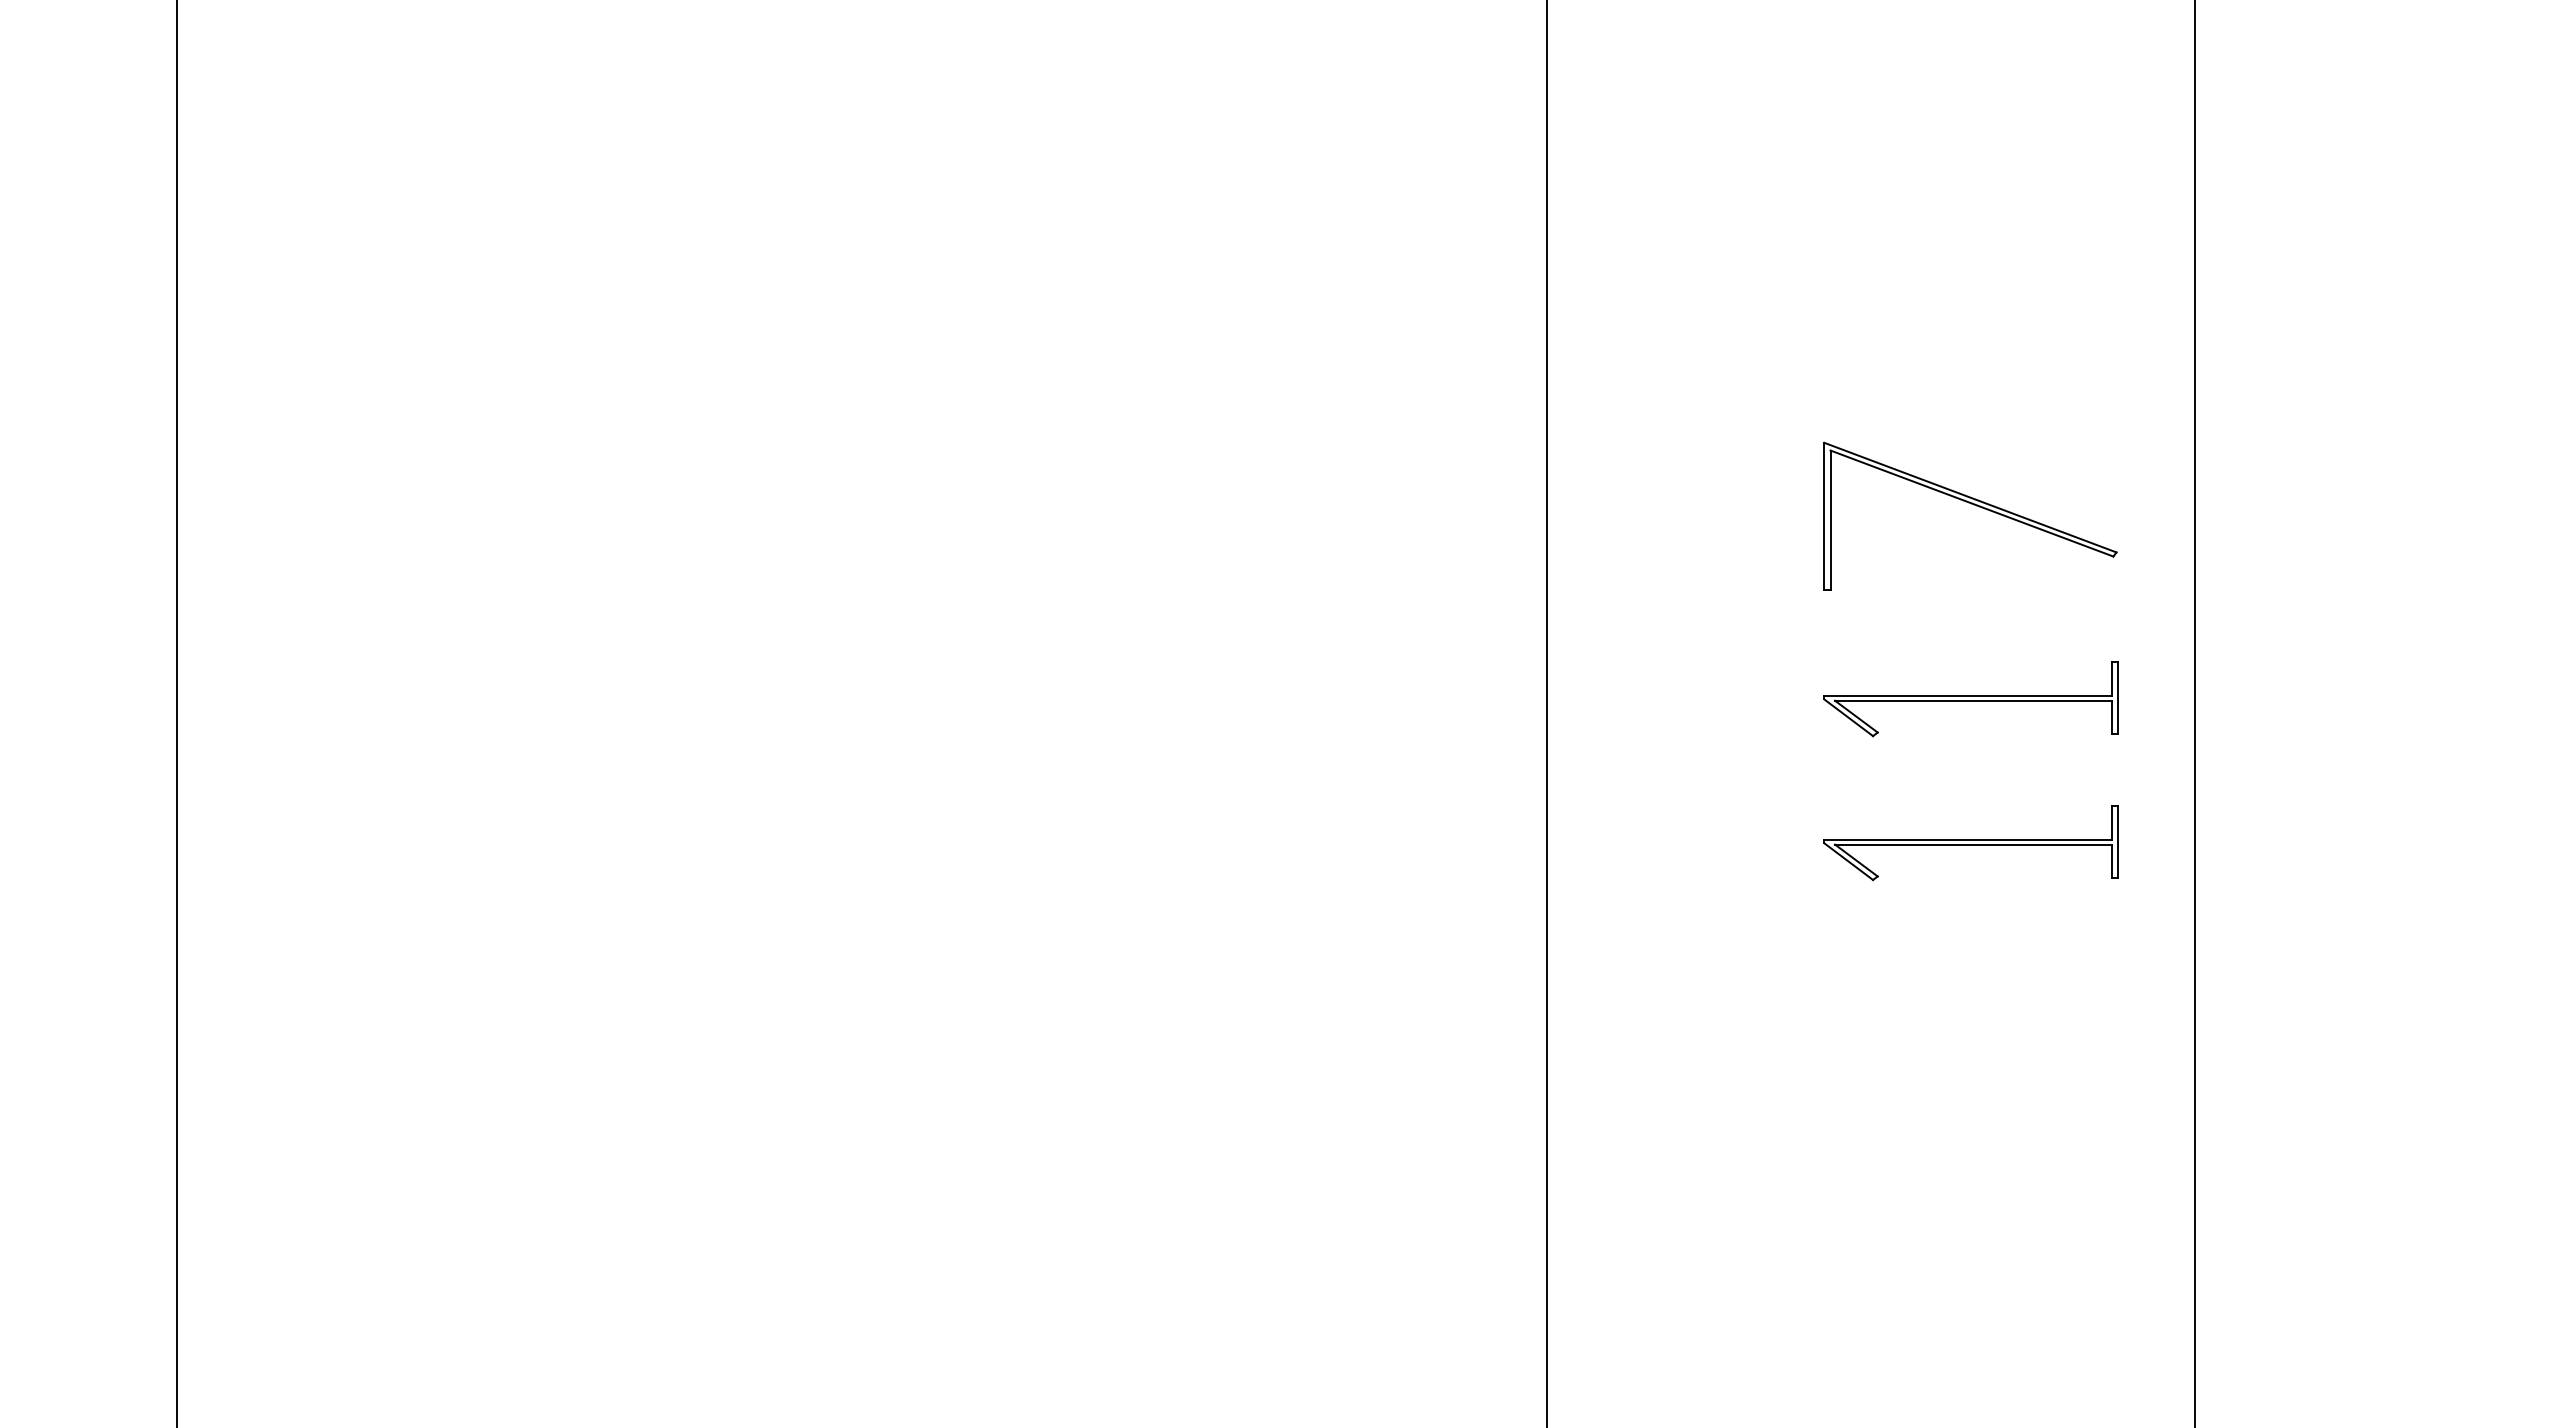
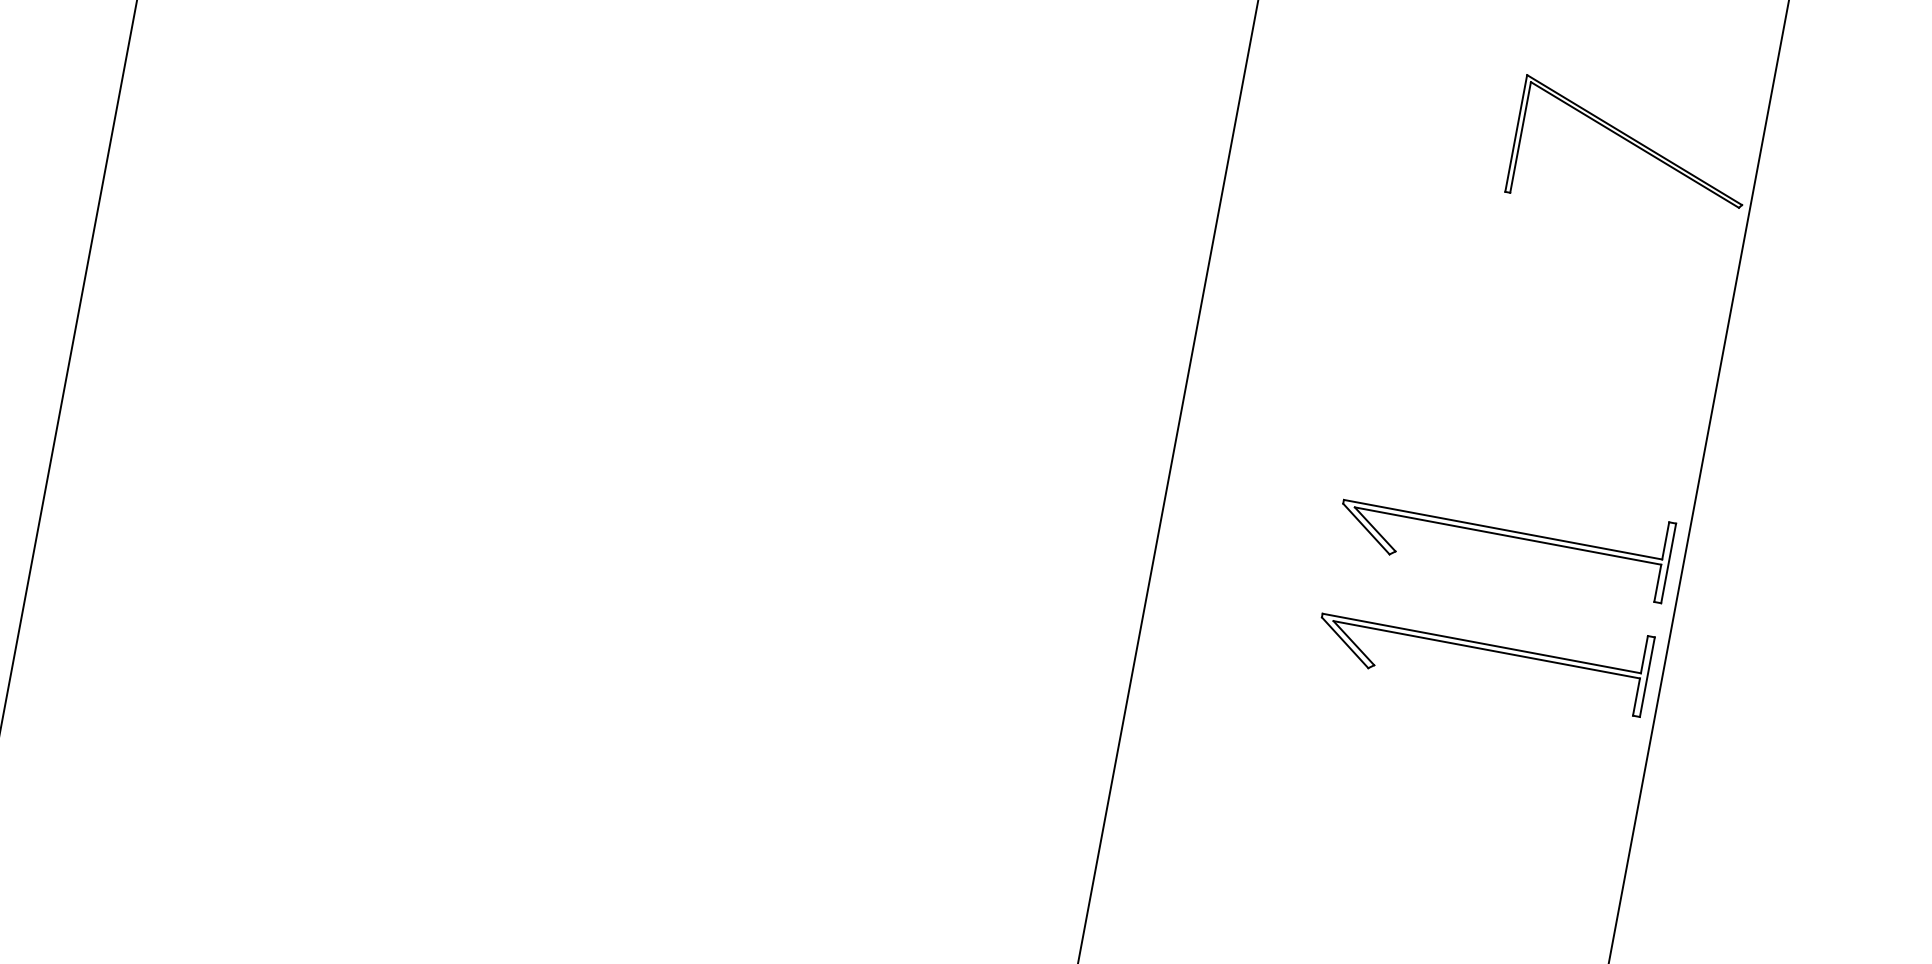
part: (1973, 505) -> (1635, 146), moved
part: (1970, 699) -> (1505, 534), size x1.4
part: (1970, 843) -> (1483, 648), size x1.4

